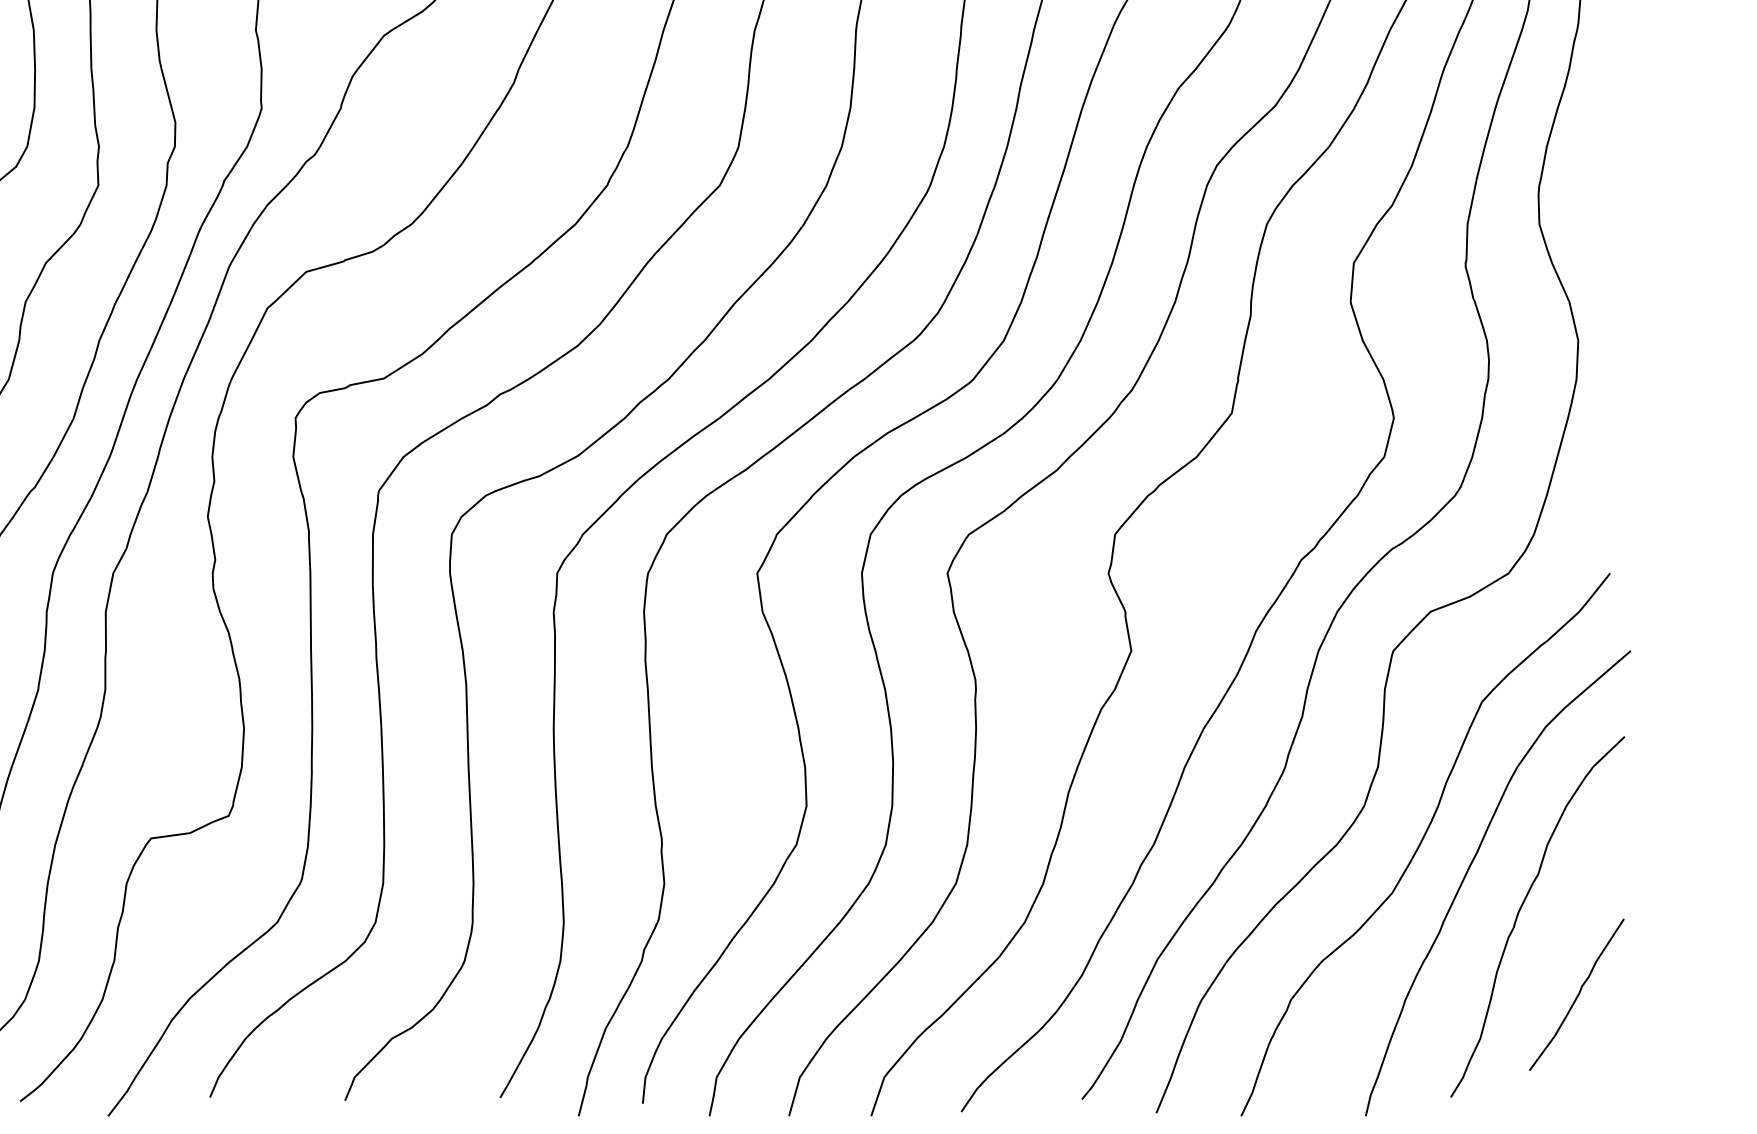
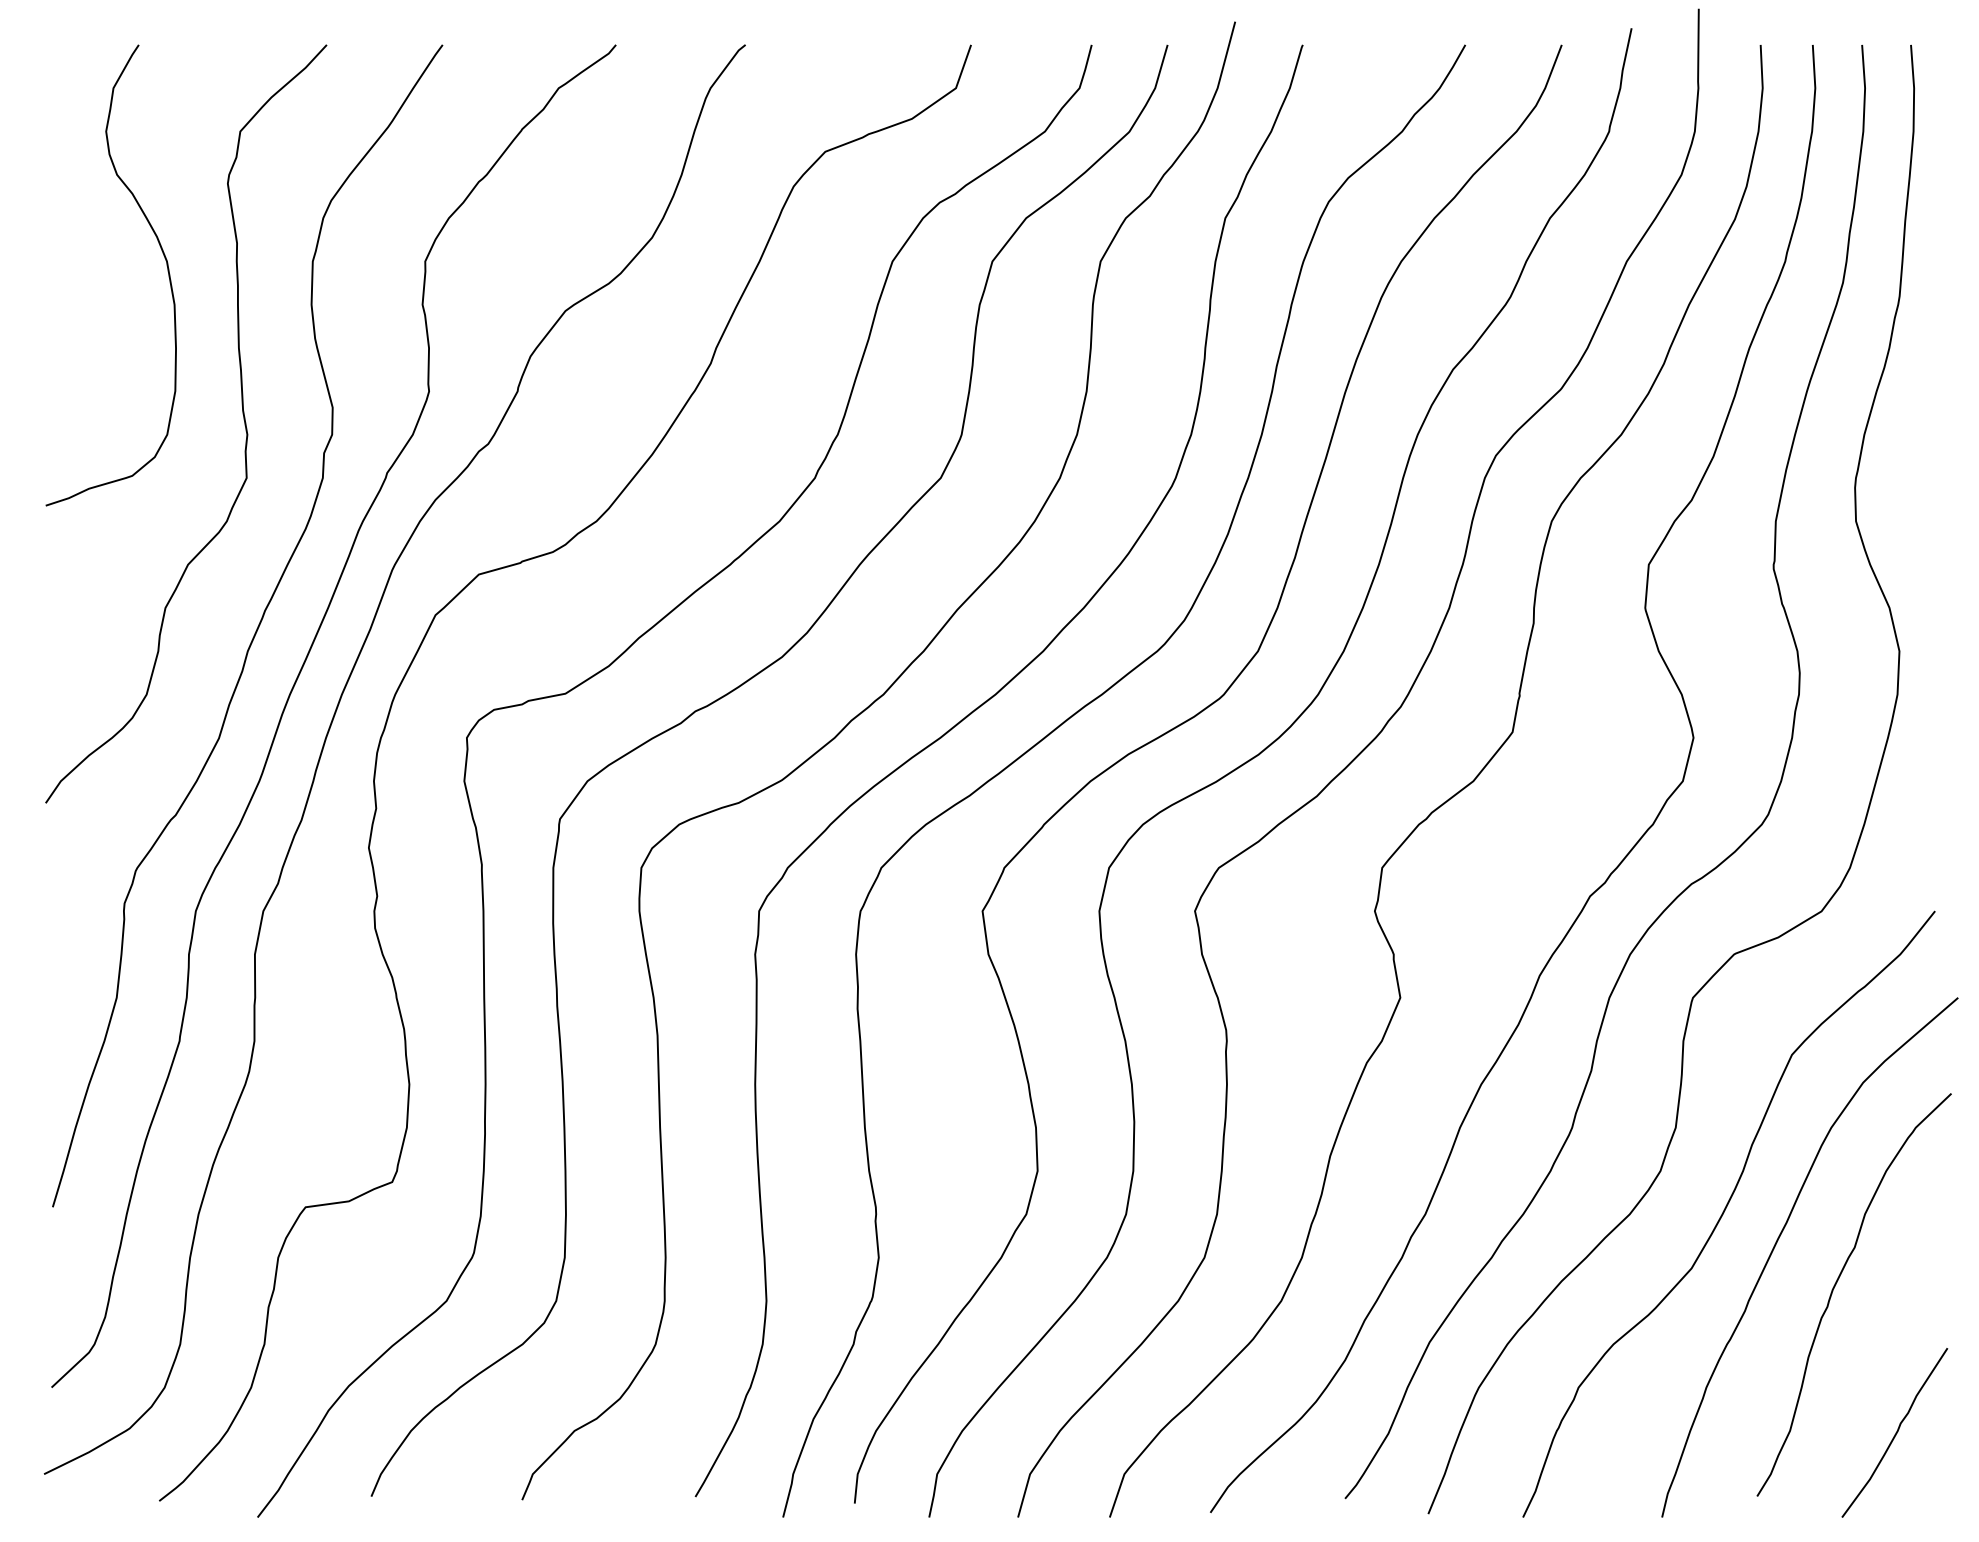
curve: (1577, 994) -> (1895, 1432), moved

